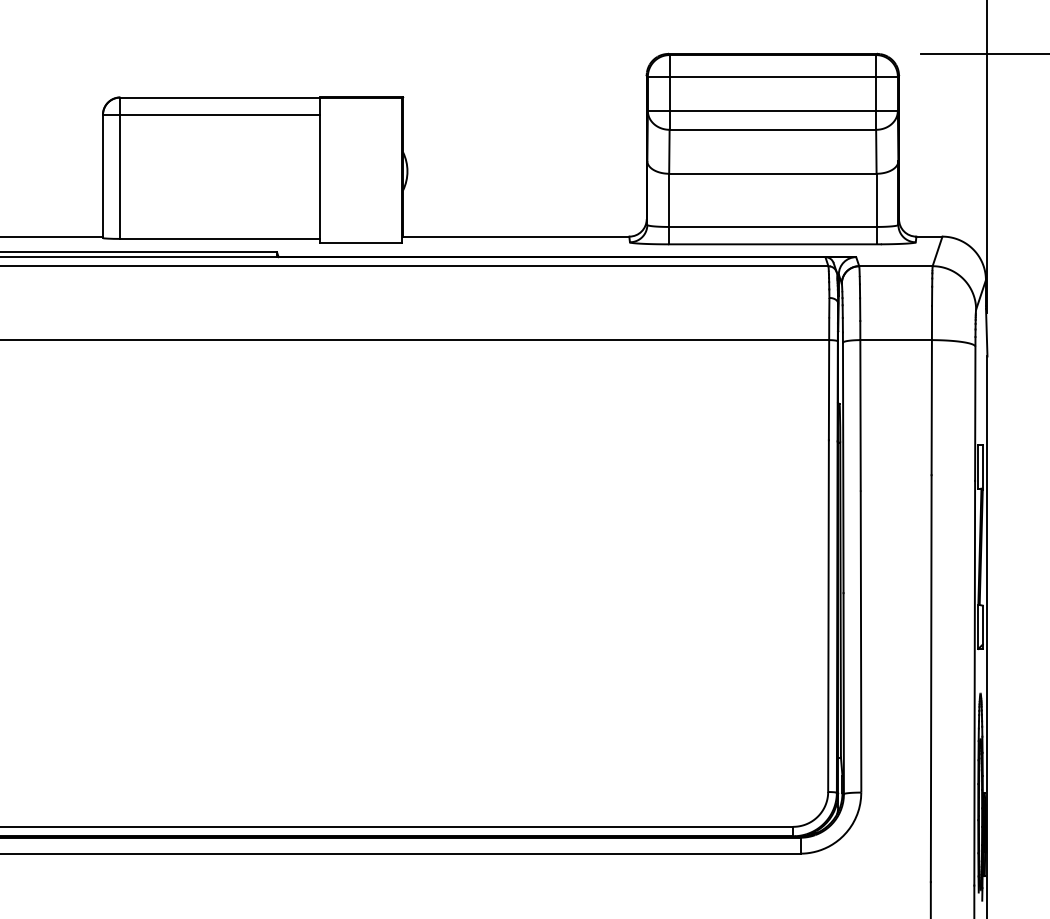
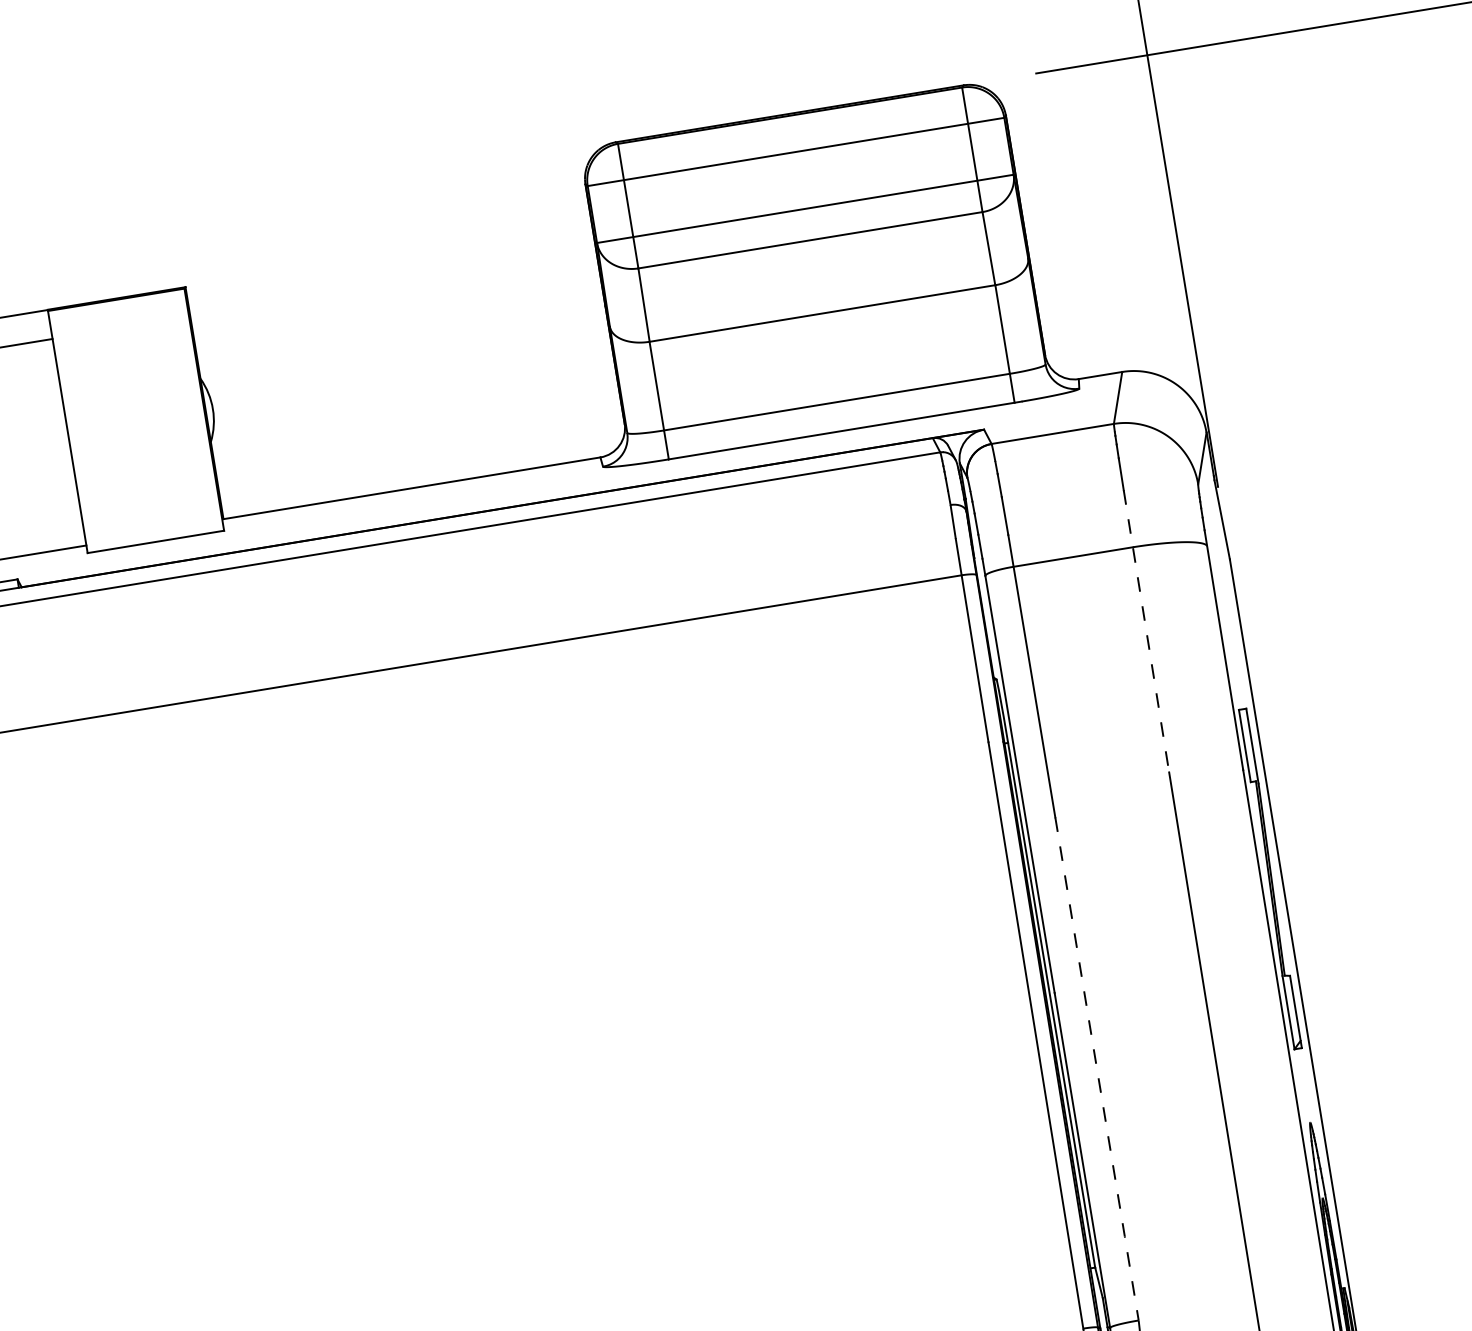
line: (931, 390) -> (1145, 631), solid -> dashed
line: (861, 642) -> (1098, 1070), solid -> dashed

